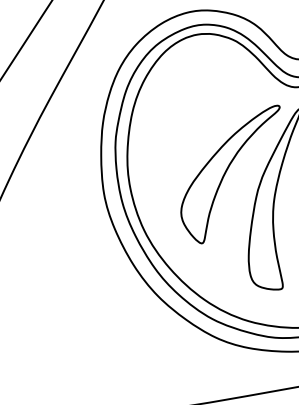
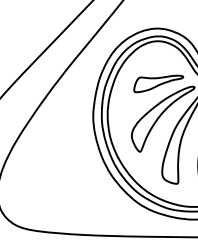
part: (212, 111) -> (158, 83), added

